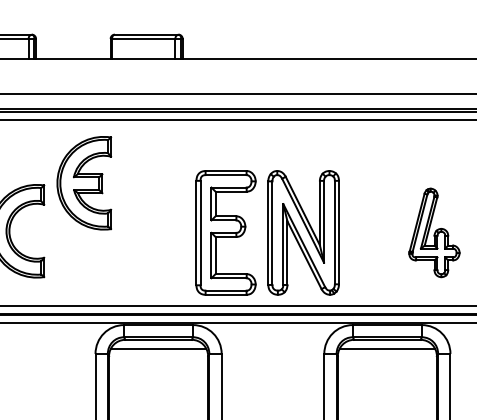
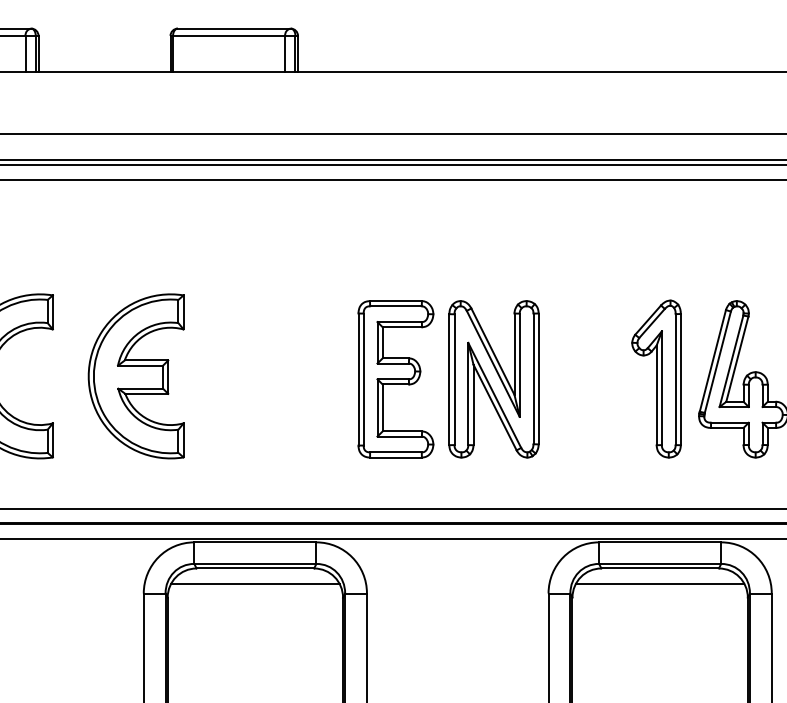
part: (84, 183) -> (136, 376), moved
part: (267, 232) -> (448, 378), size x0.71
part: (384, 232) -> (655, 378), added

